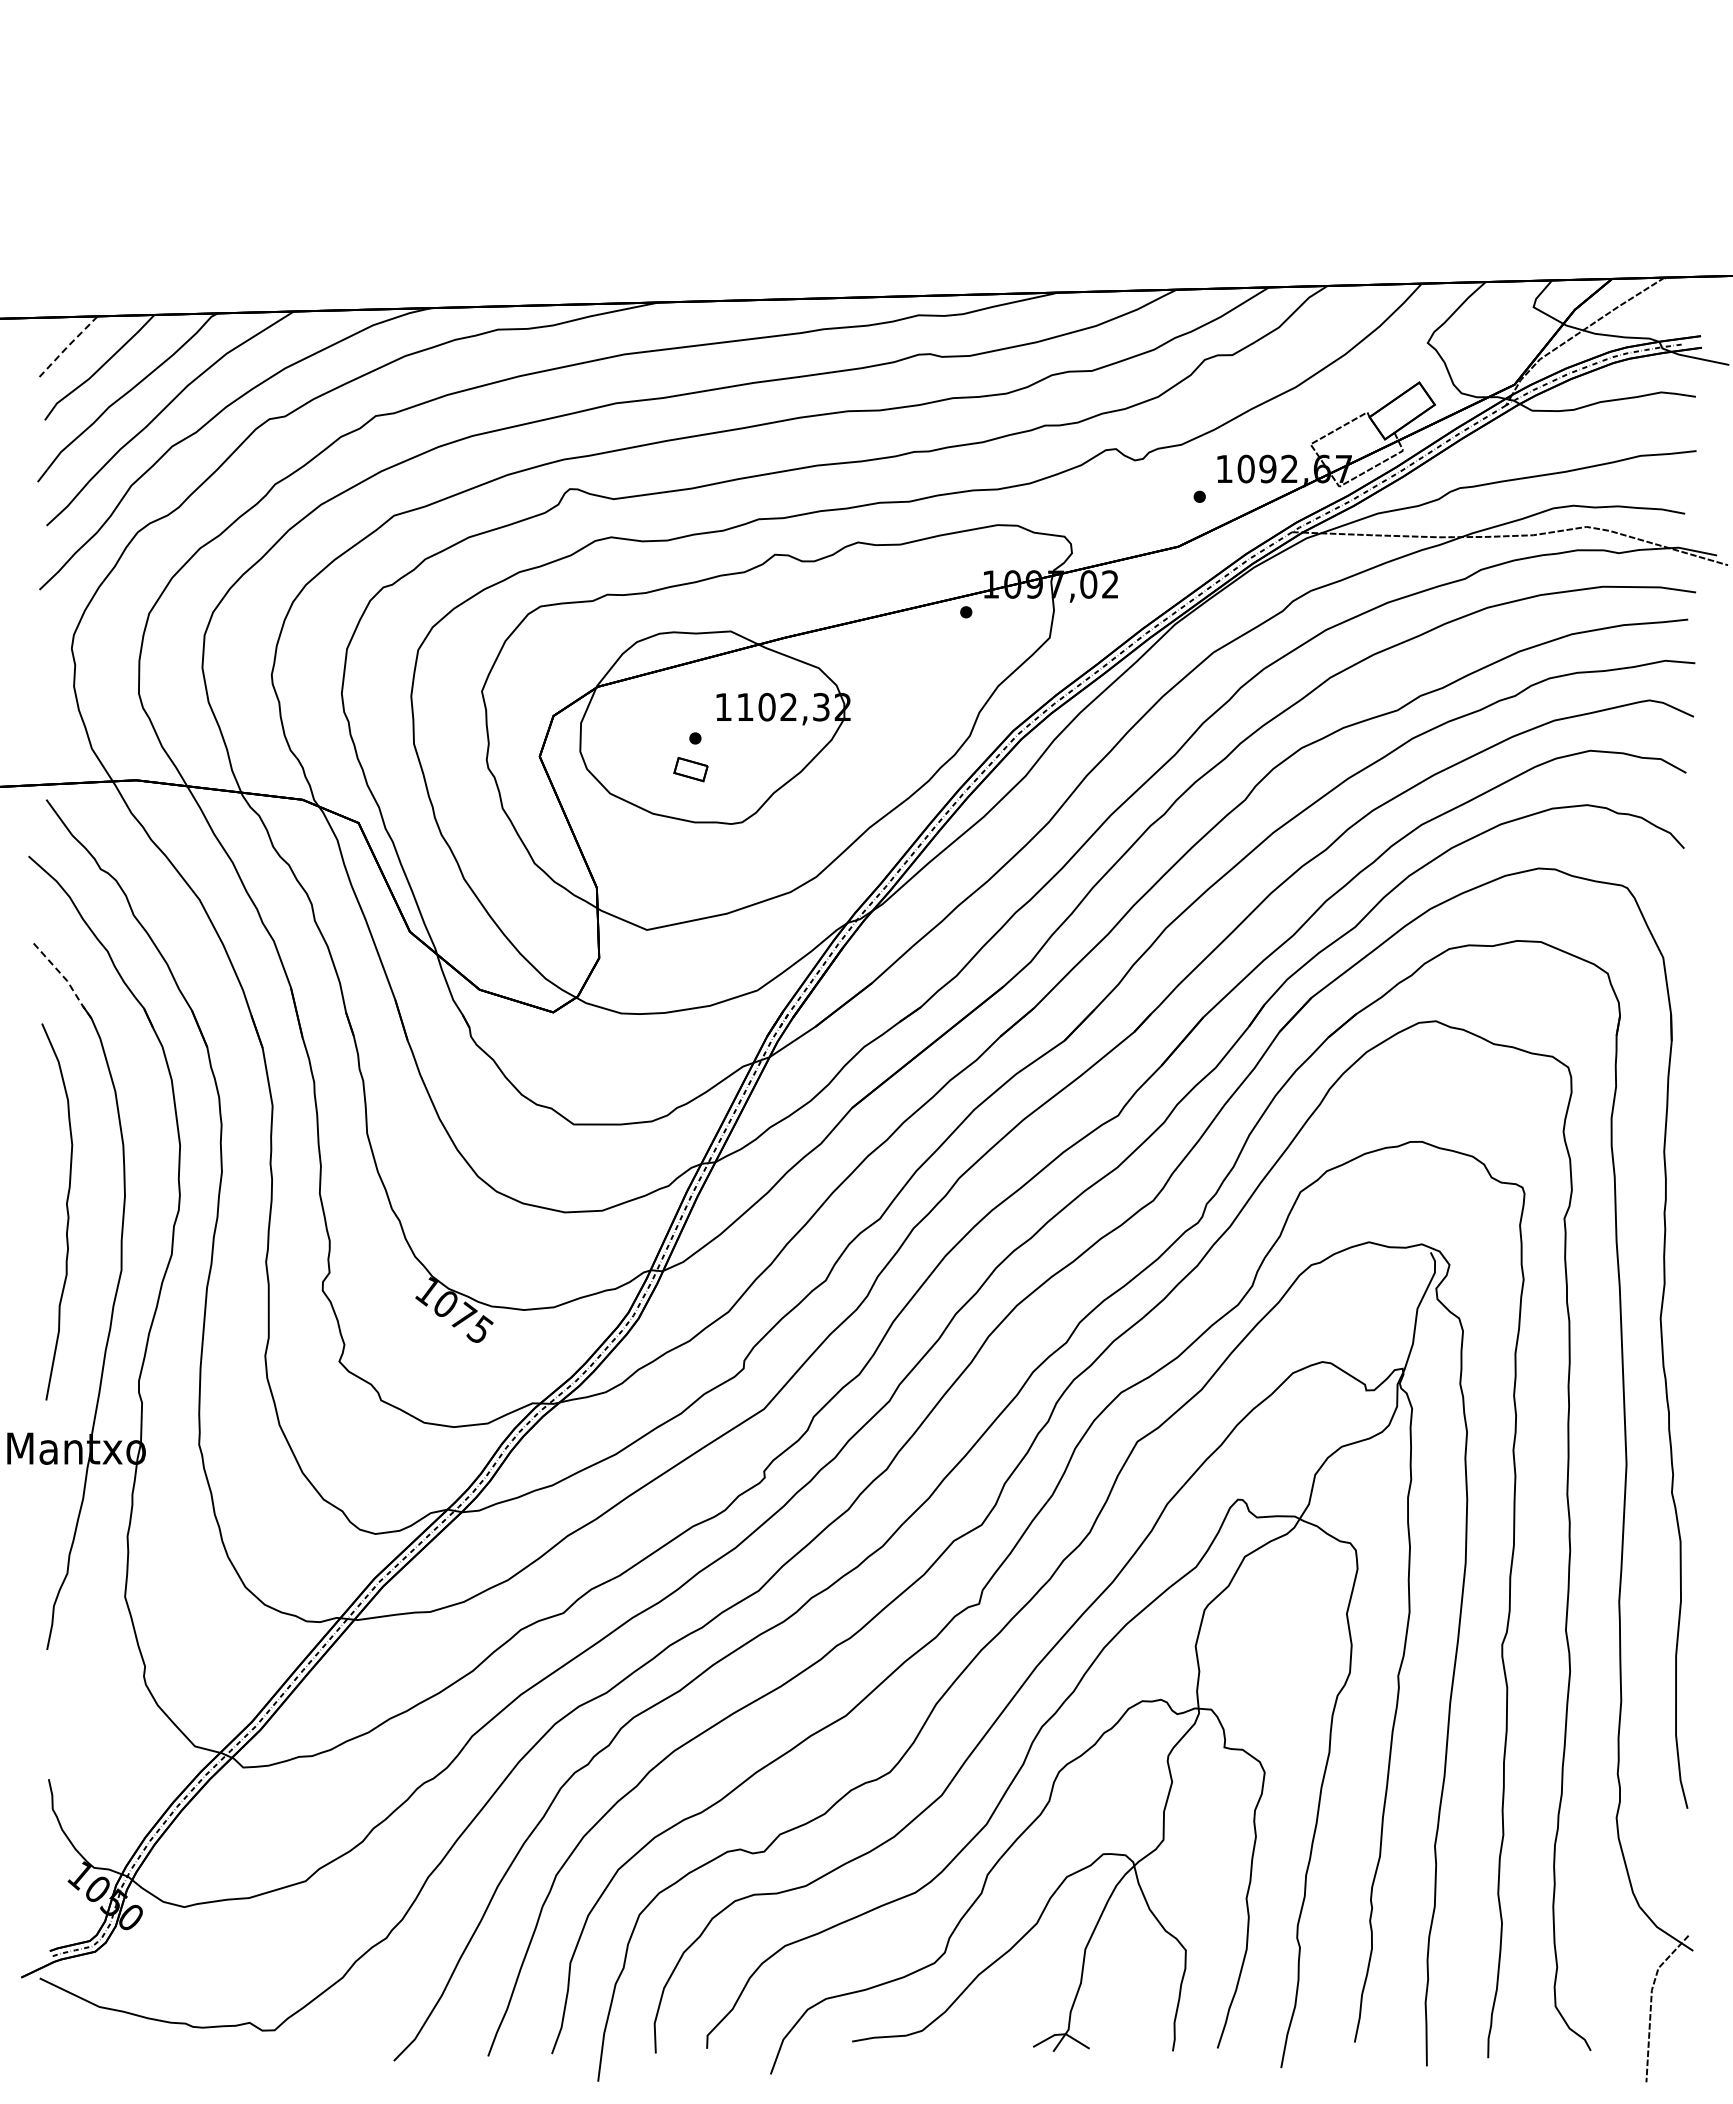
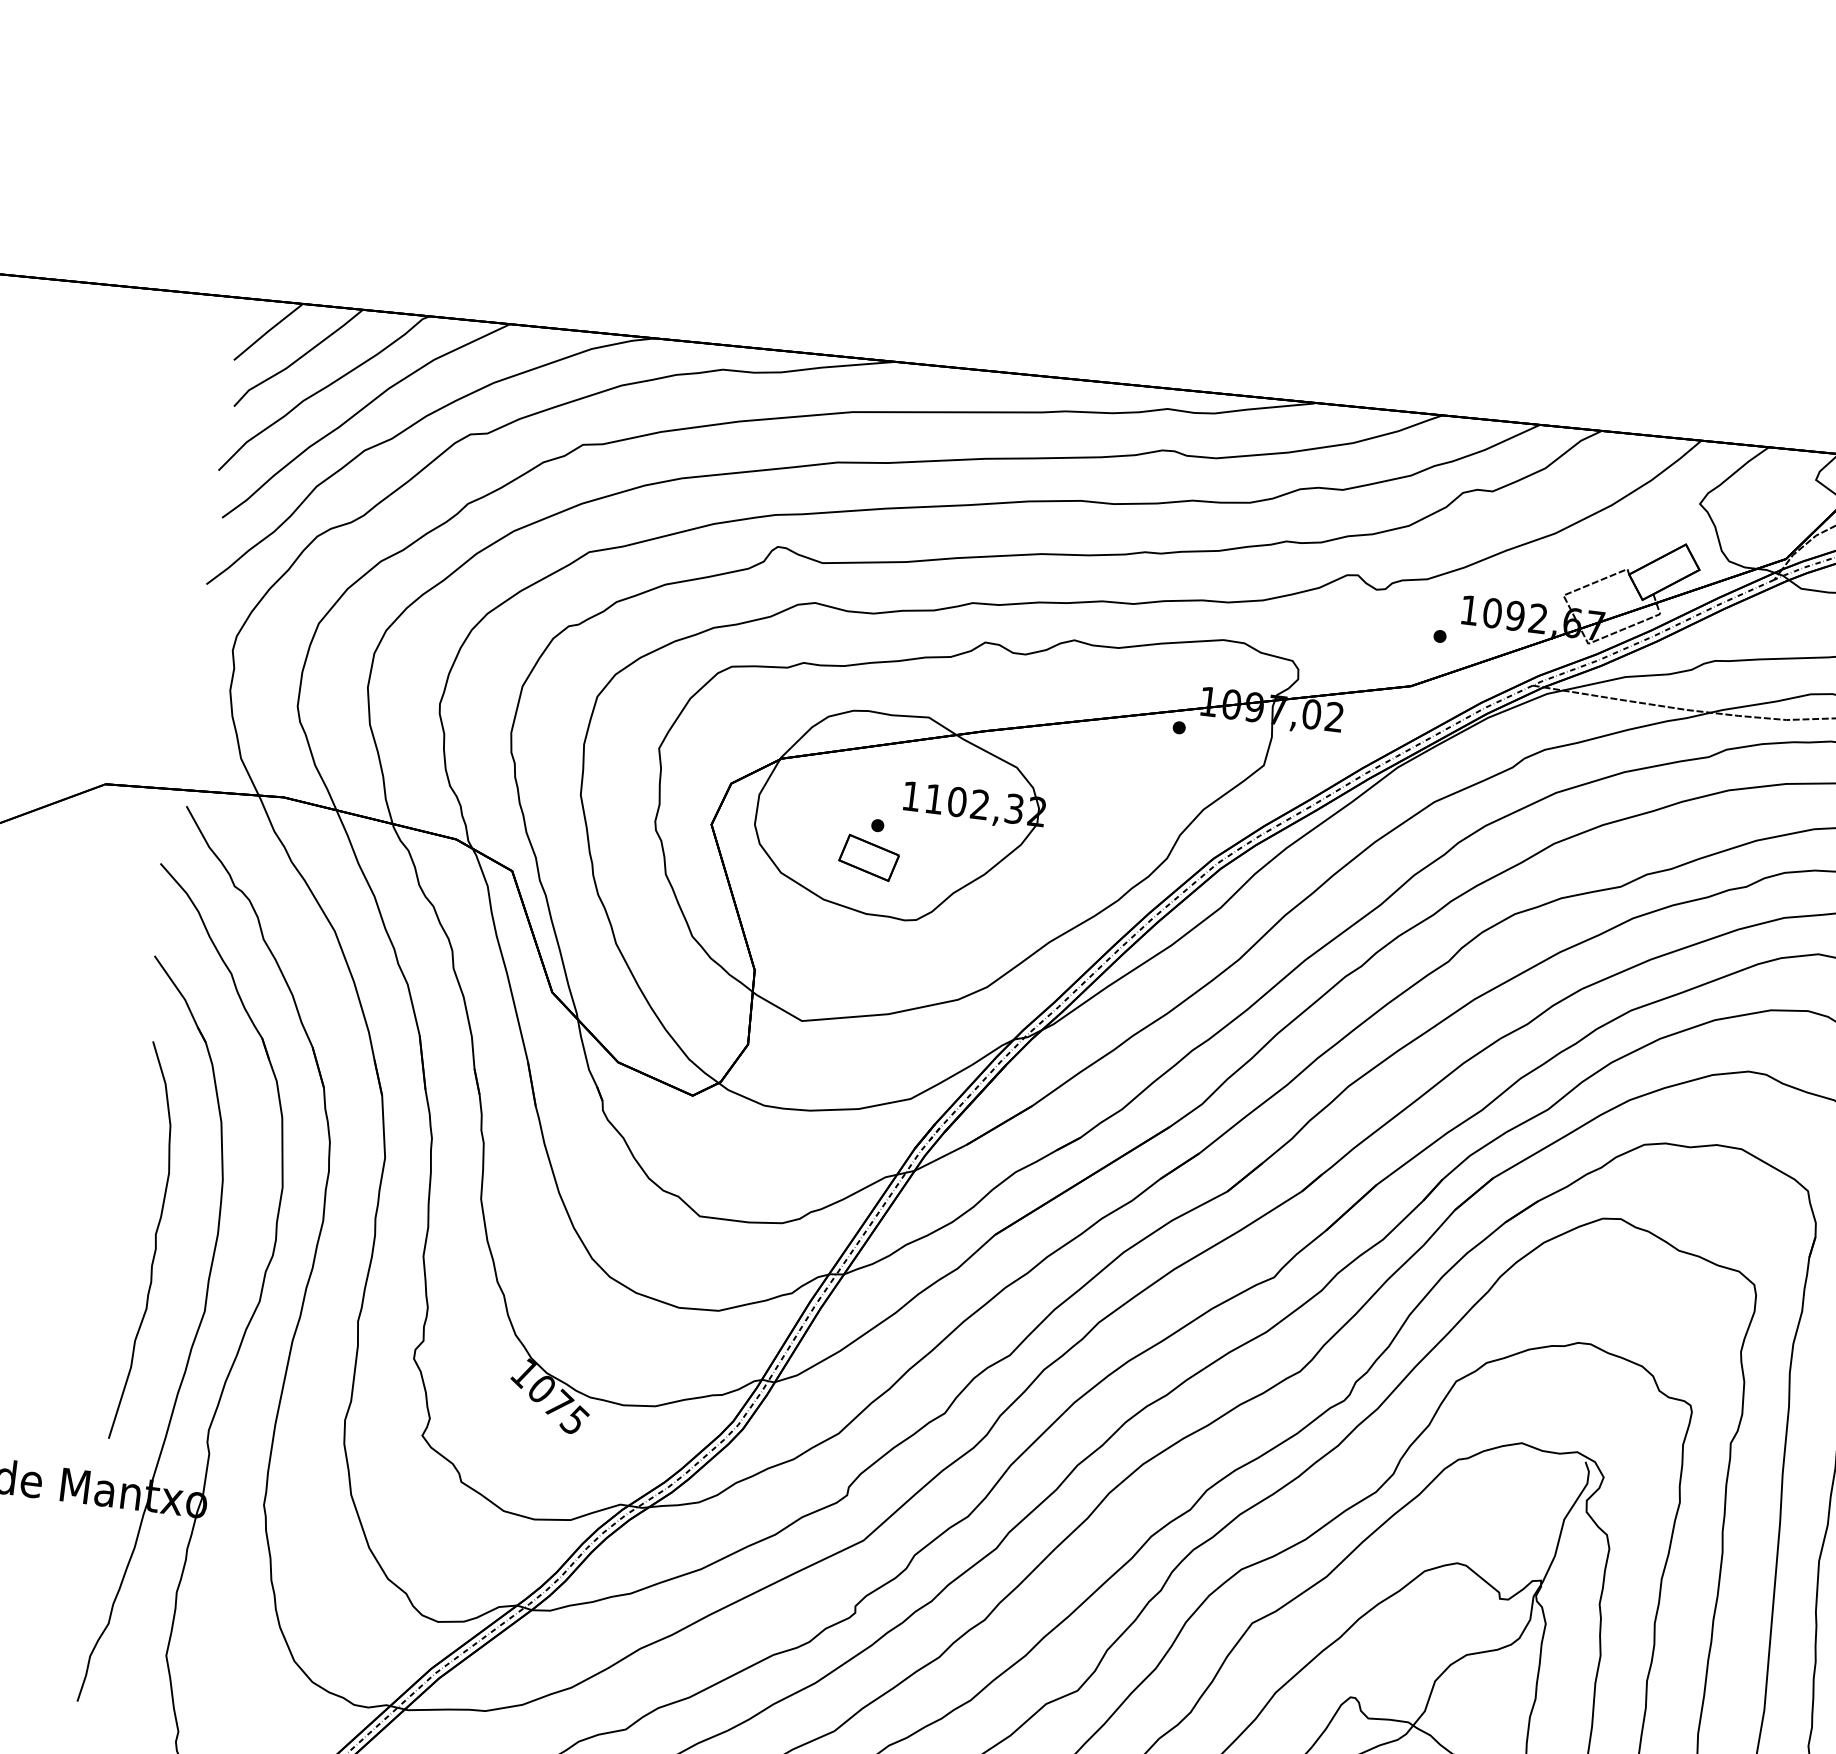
line: (68, 345) -> (268, 330), dashed -> solid
part: (690, 769) -> (868, 857), size x1.67
line: (66, 979) -> (184, 998), dashed -> solid

